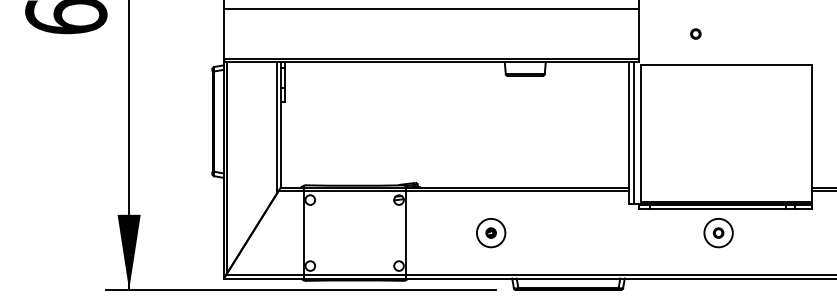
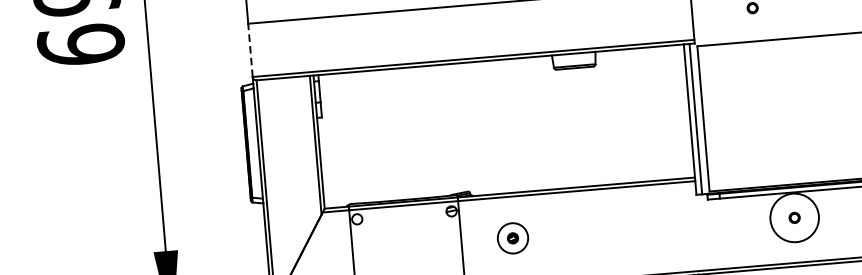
line: (223, 33) -> (250, 49), solid -> dashed
circle: (718, 232) -> (794, 217), size x1.6
part: (491, 233) -> (513, 238), moved

